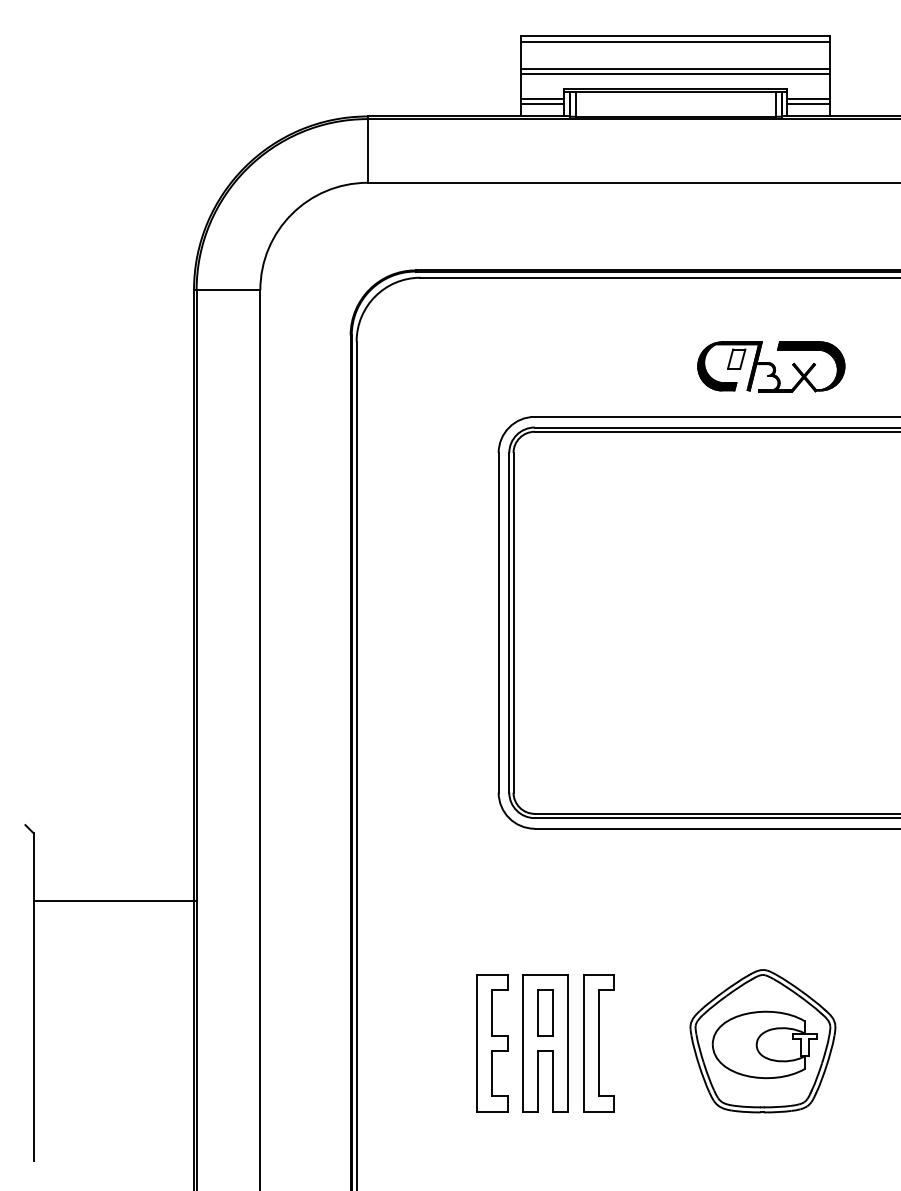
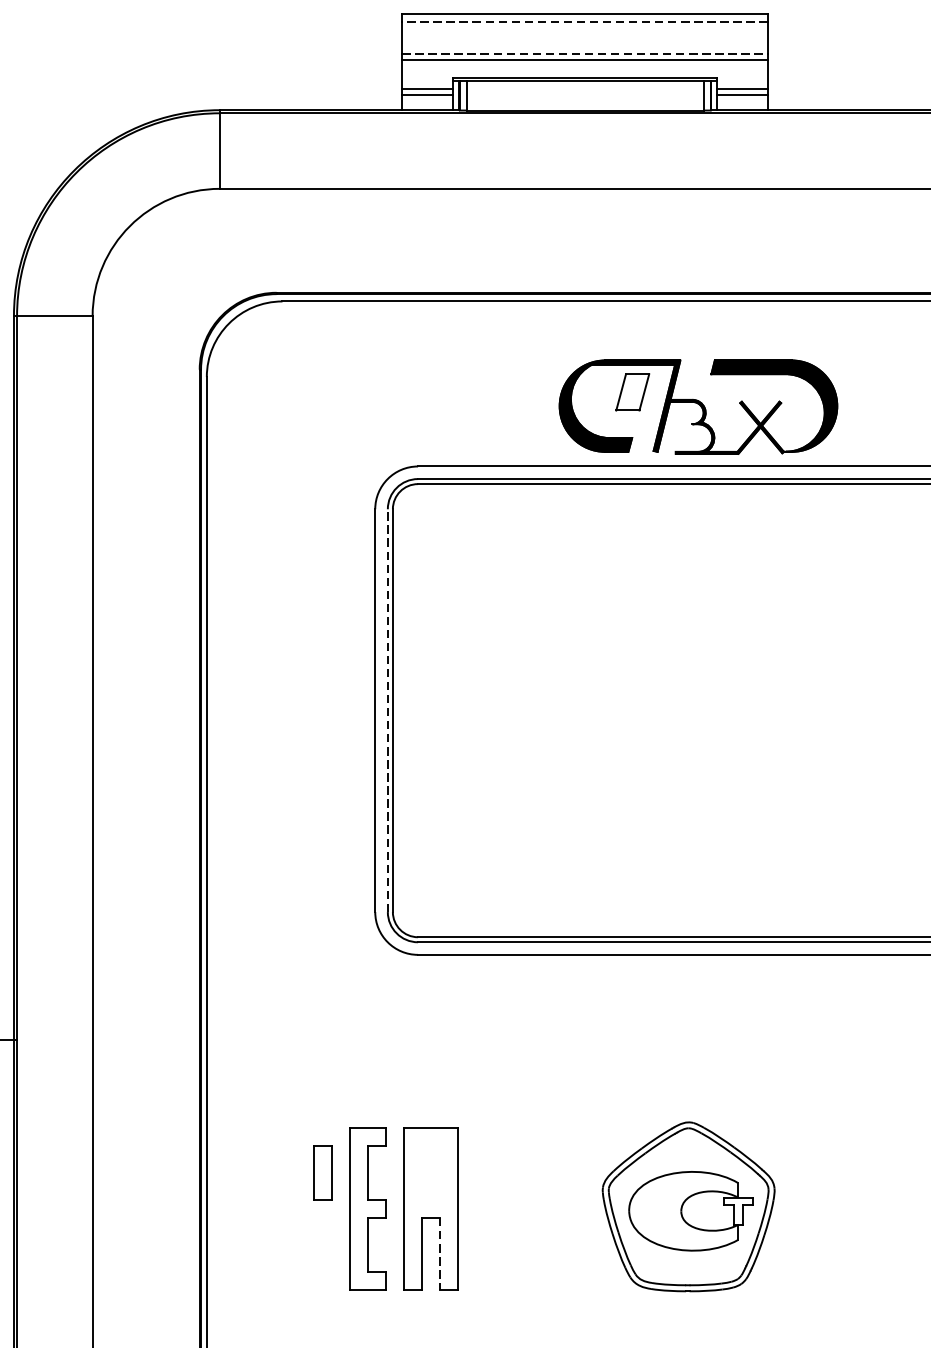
line: (675, 42) -> (584, 22), solid -> dashed
line: (676, 68) -> (586, 53), solid -> dashed
part: (771, 366) -> (698, 406), size x1.6
line: (509, 622) -> (388, 710), solid -> dashed
part: (545, 1012) -> (322, 1172), moved
part: (598, 1043) -> (493, 1209), removed
line: (553, 1081) -> (440, 1254), solid -> dashed

